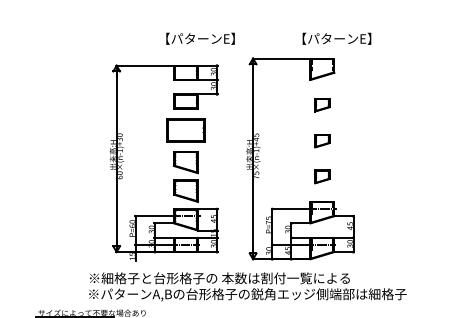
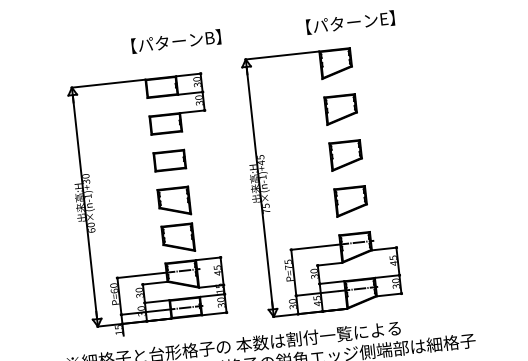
text: (231, 38) -> (215, 36), 【パターンE】 -> 【パターンB】
part: (322, 104) -> (341, 108), size x1.67
part: (185, 129) -> (169, 159), size x0.62
part: (322, 140) -> (346, 154), size x1.67
part: (322, 176) -> (351, 201), size x1.67

